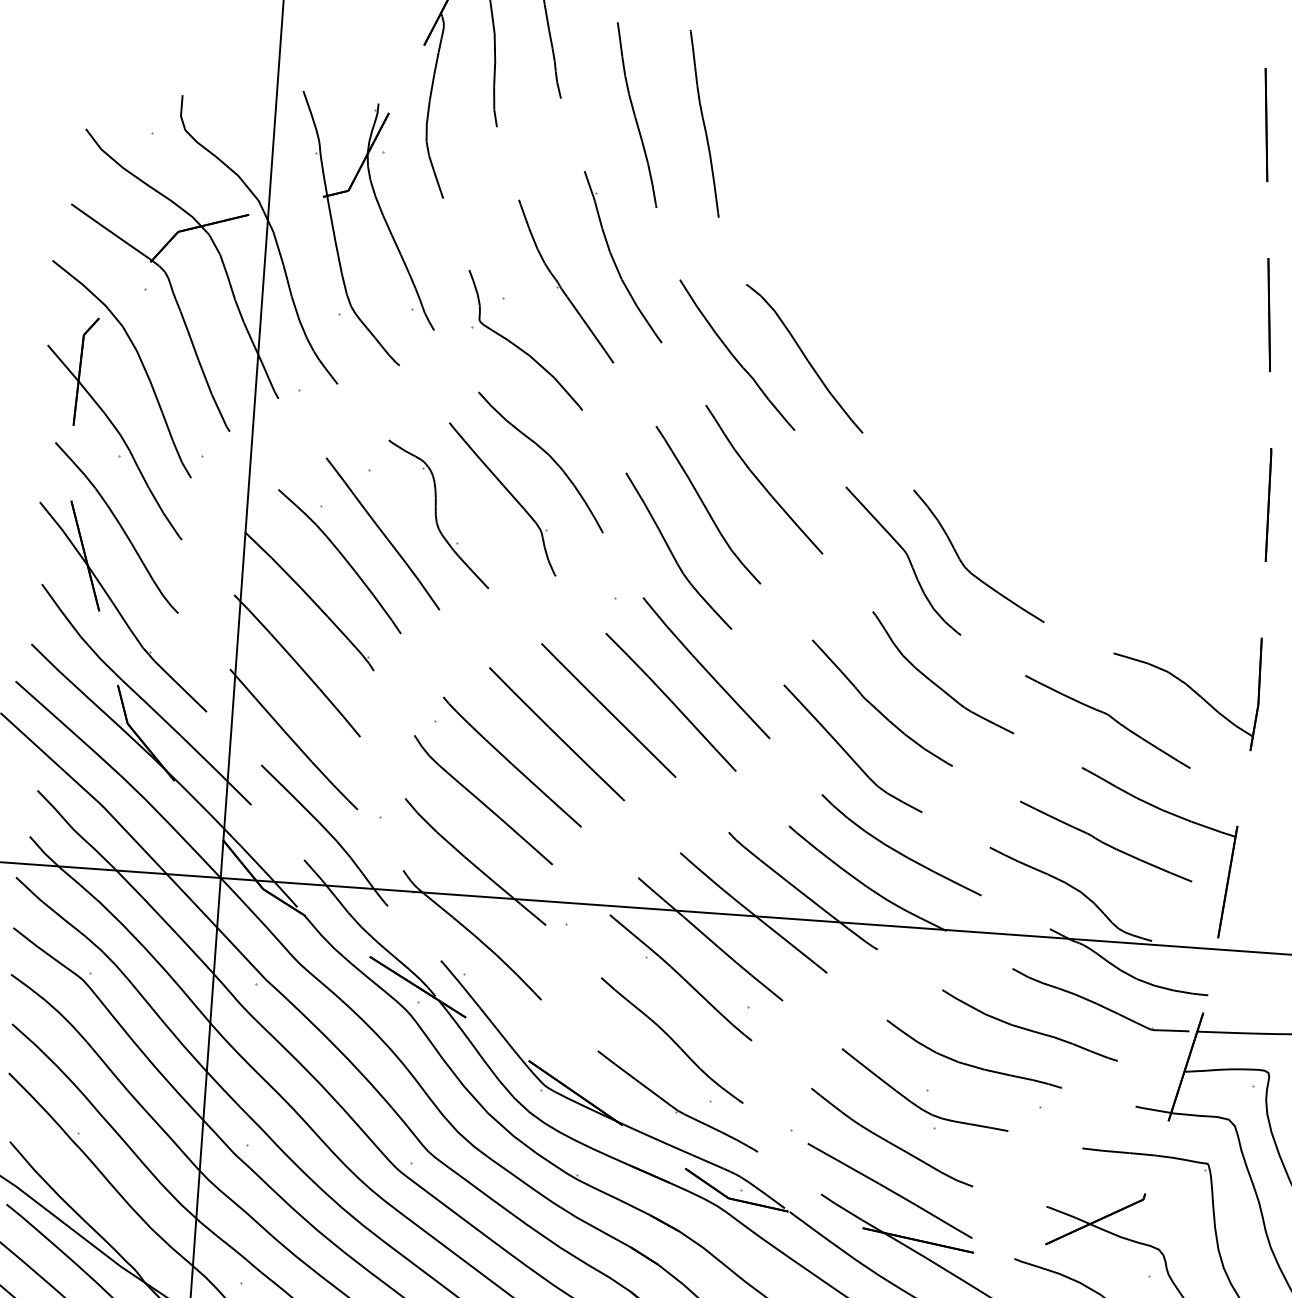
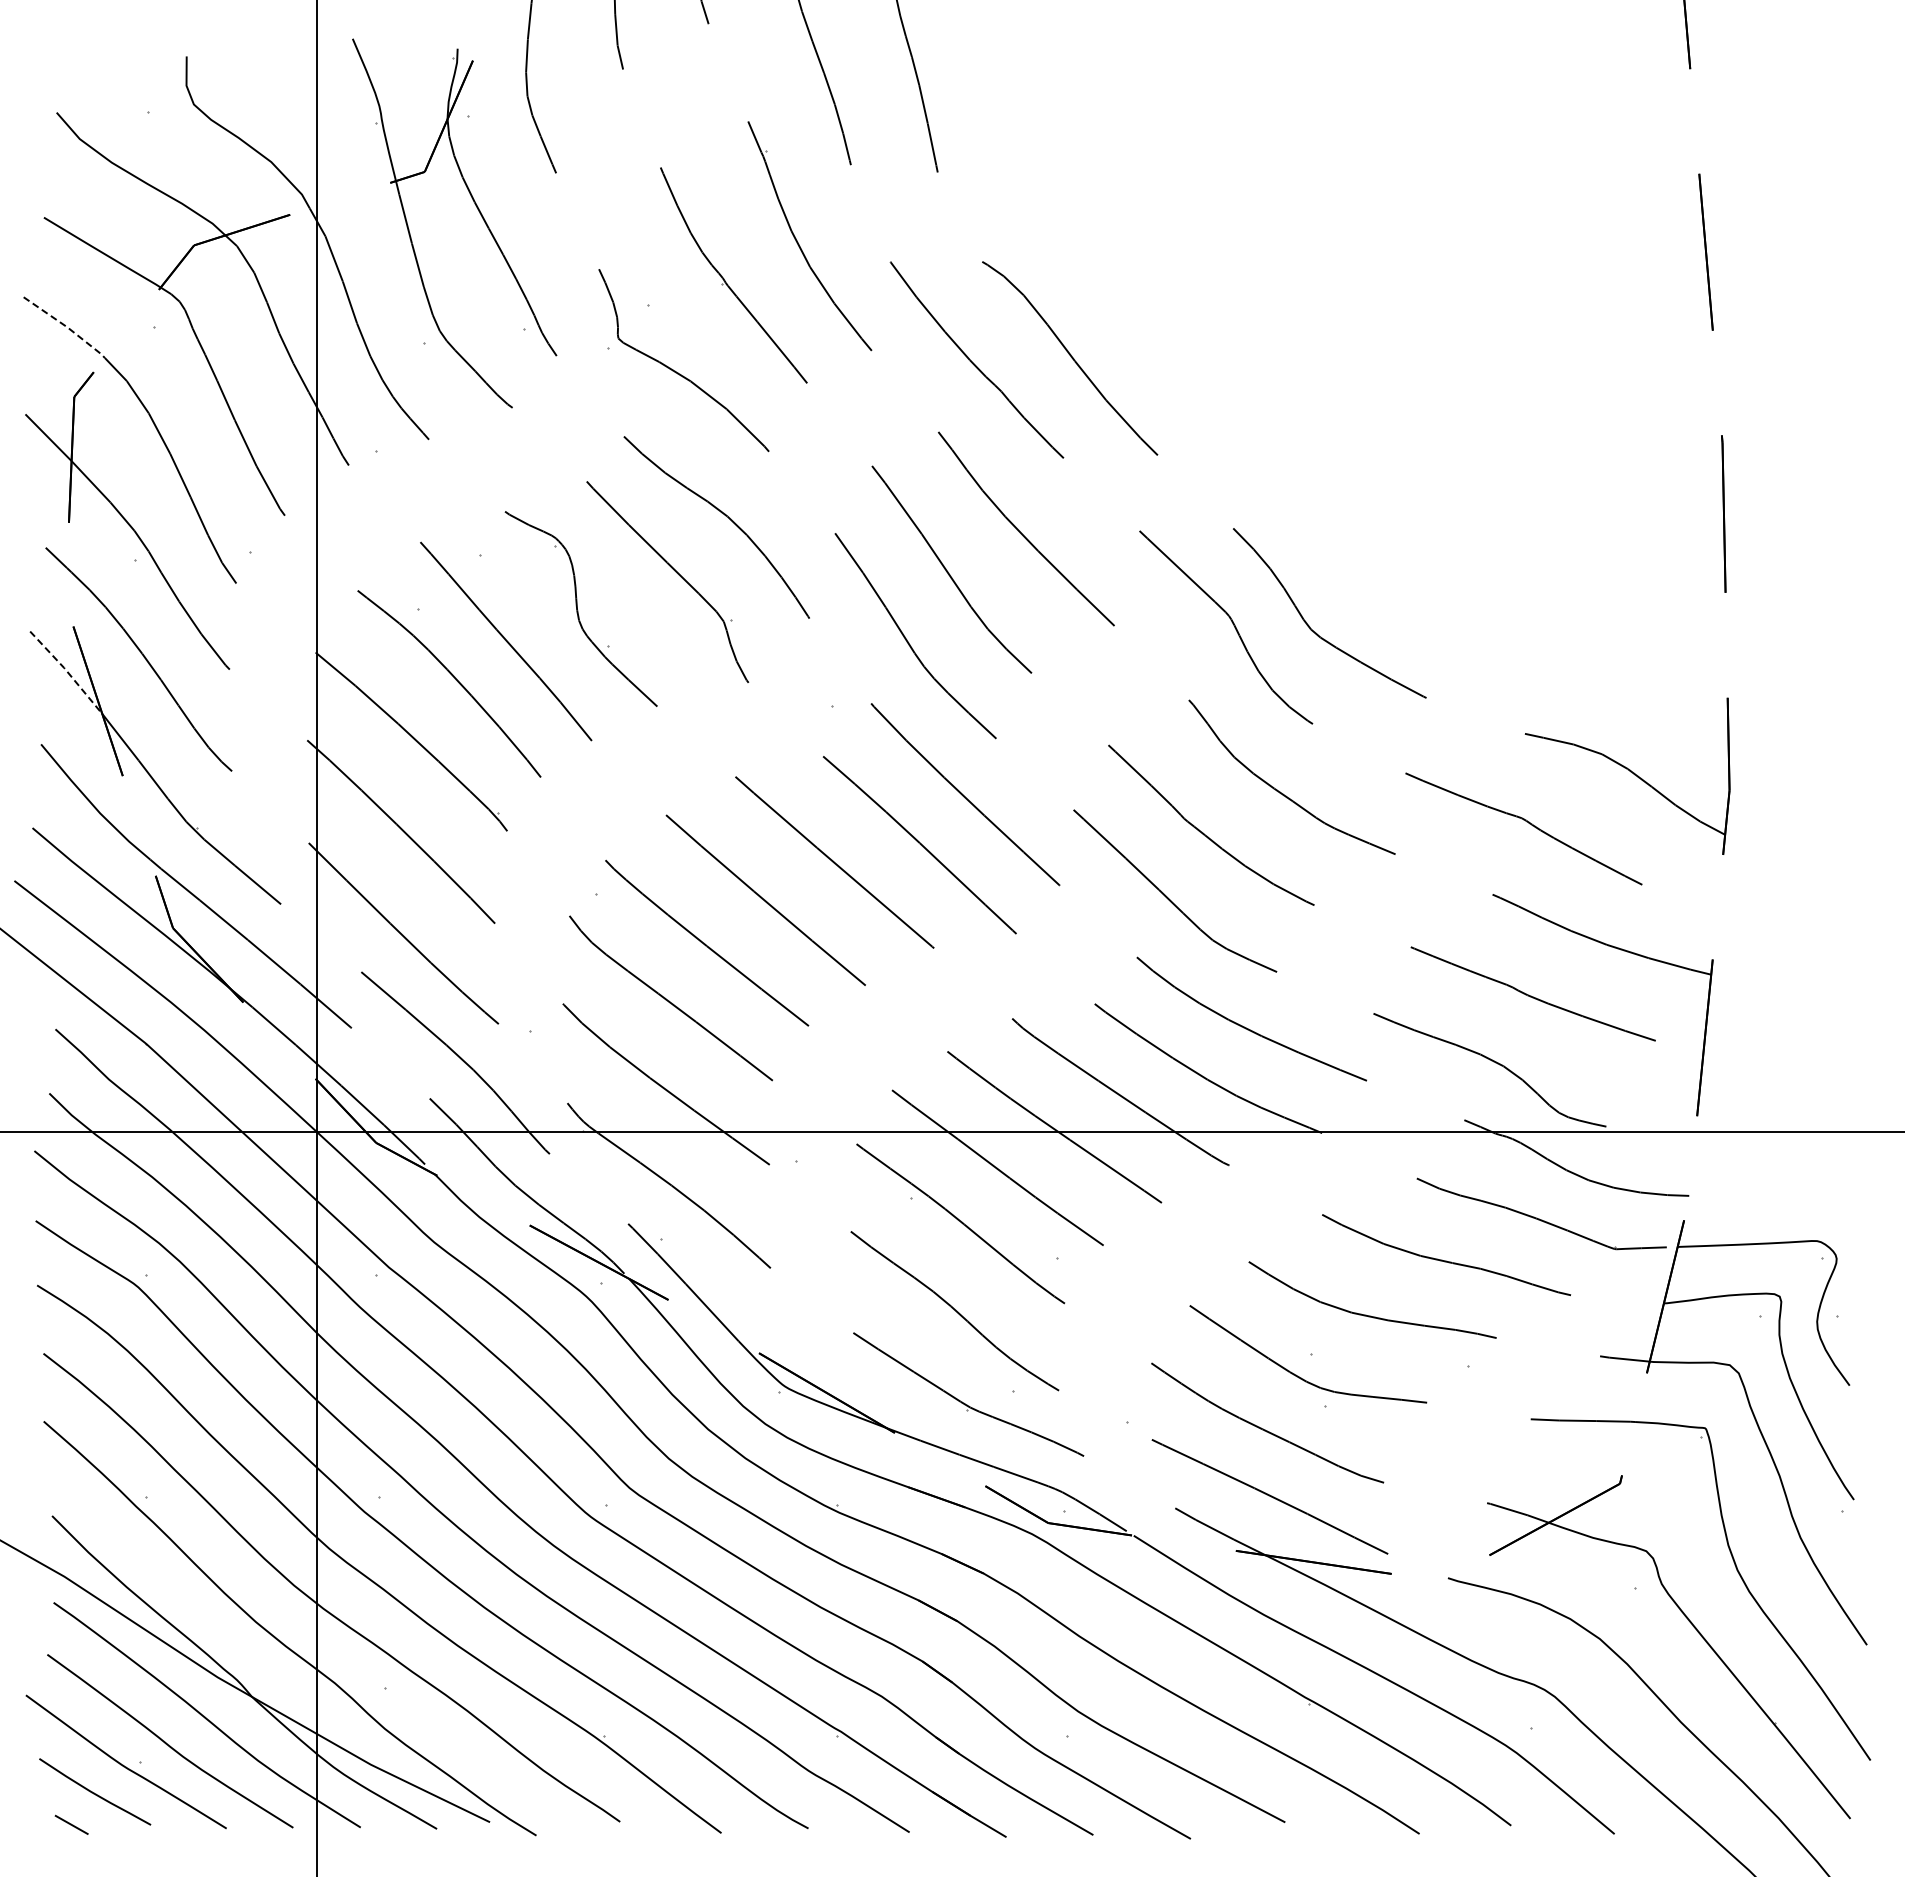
line: (81, 283) -> (66, 326), solid -> dashed
line: (64, 532) -> (67, 671), solid -> dashed

